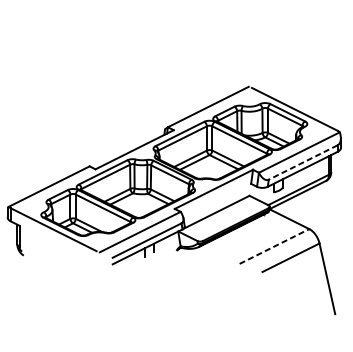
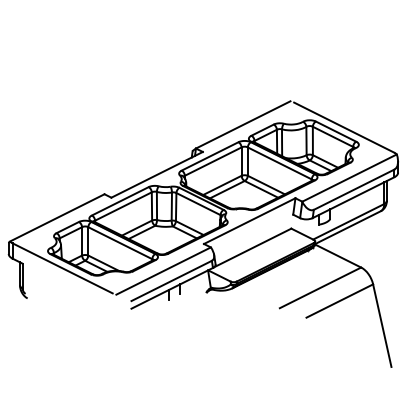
line: (303, 162) -> (354, 189), dashed -> solid
line: (274, 246) -> (320, 287), dashed -> solid

